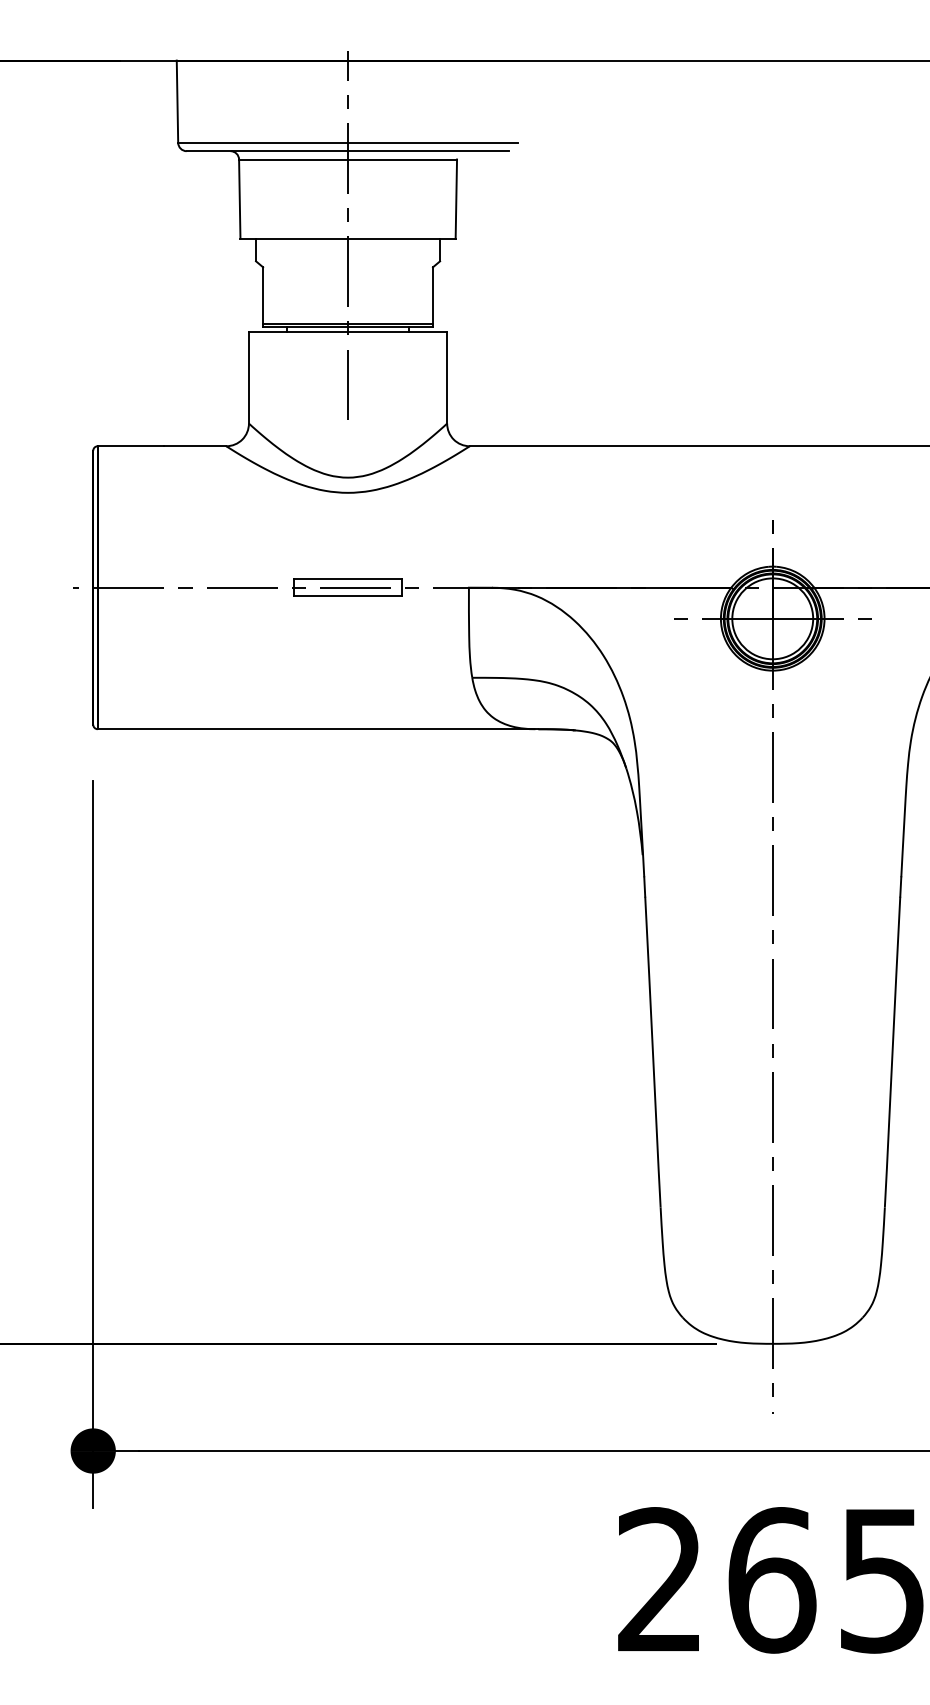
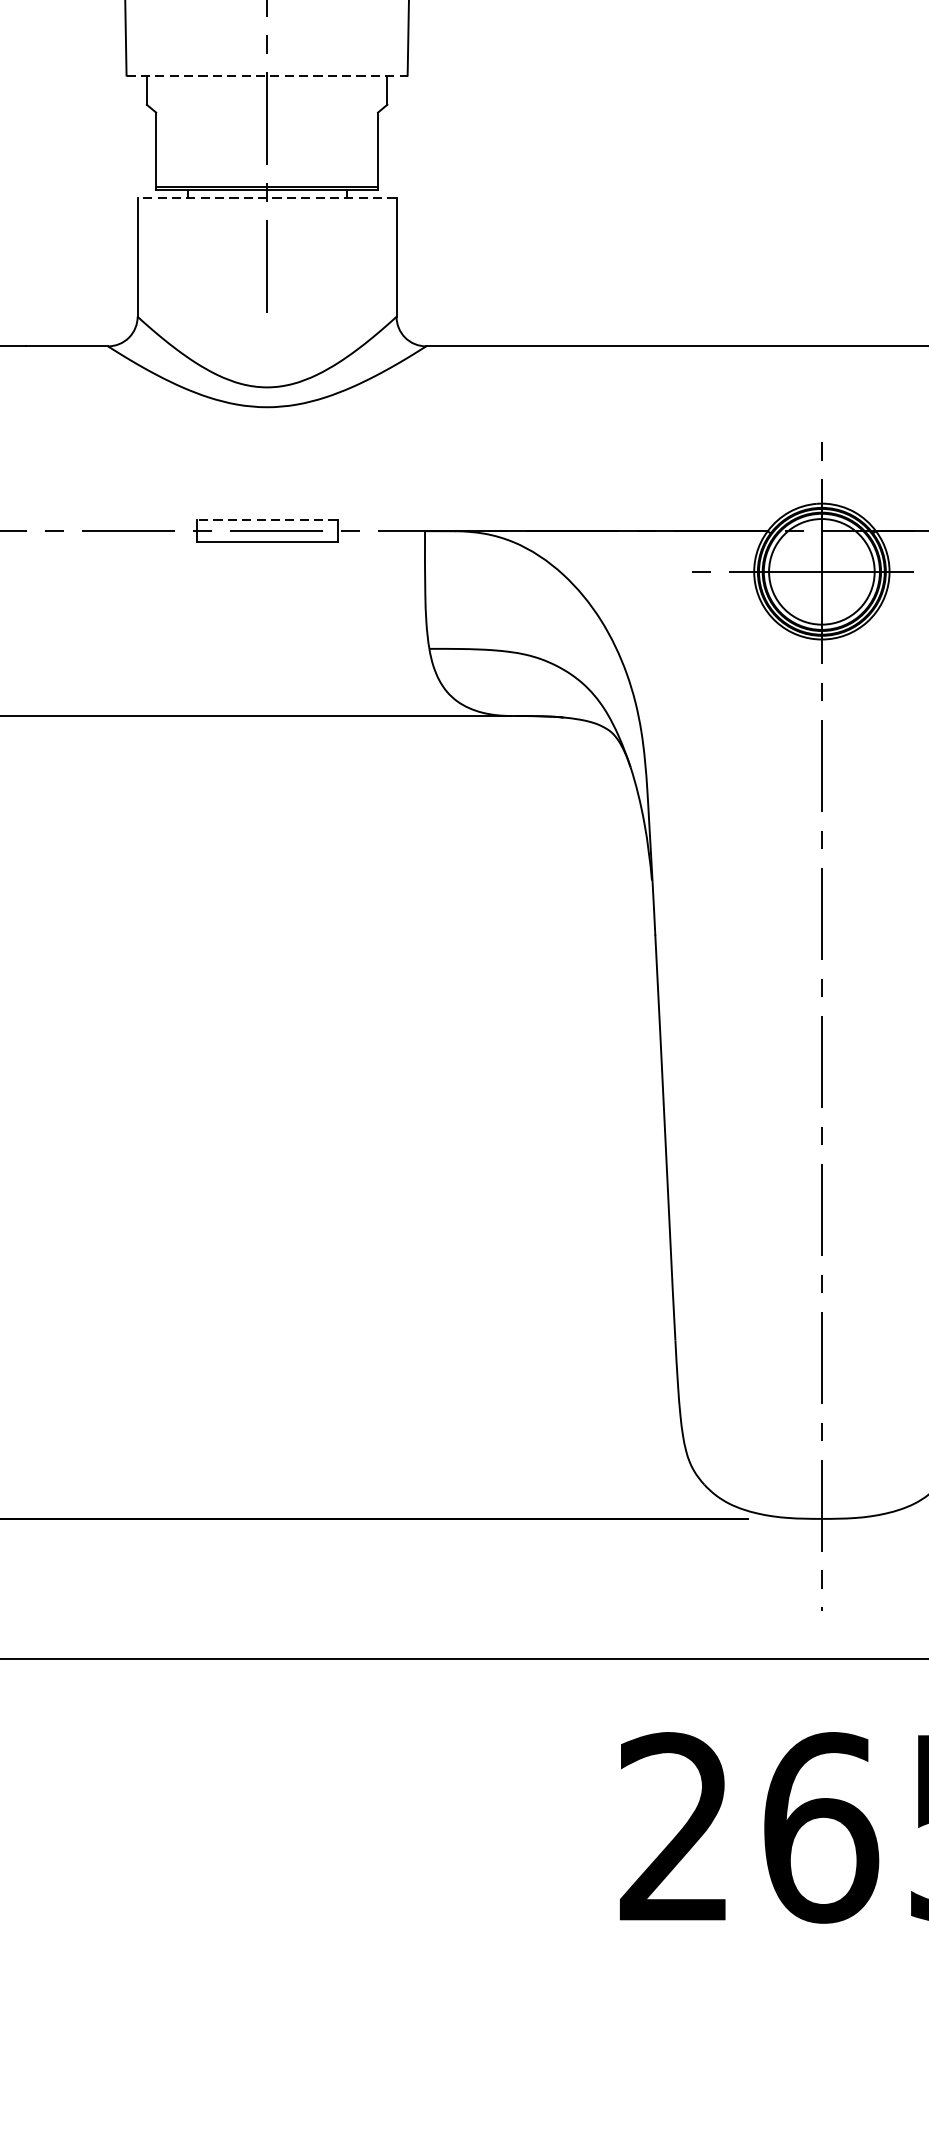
line: (348, 238) -> (267, 74), solid -> dashed
line: (347, 332) -> (266, 197), solid -> dashed
line: (348, 579) -> (267, 520), solid -> dashed

